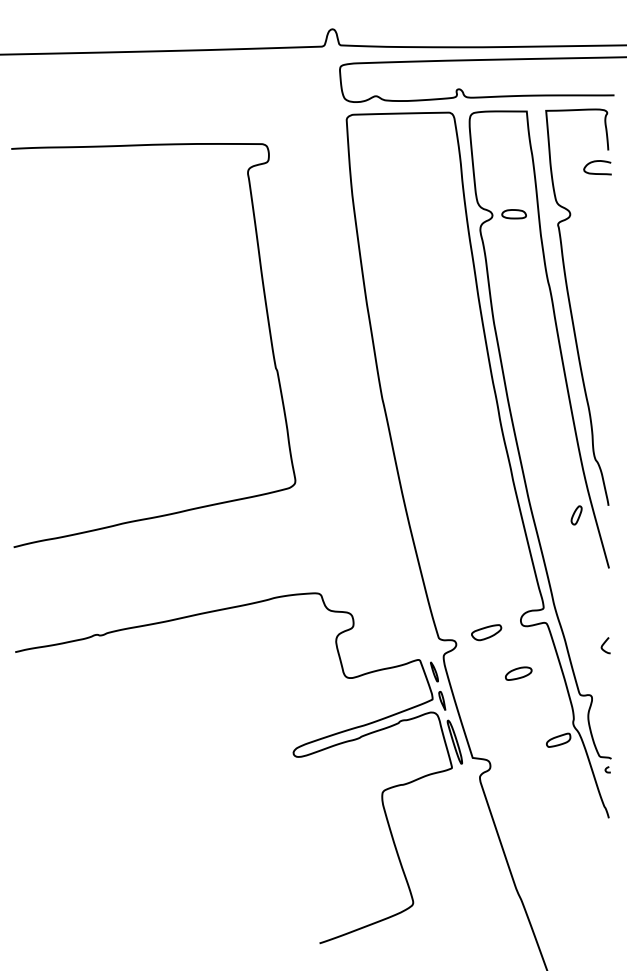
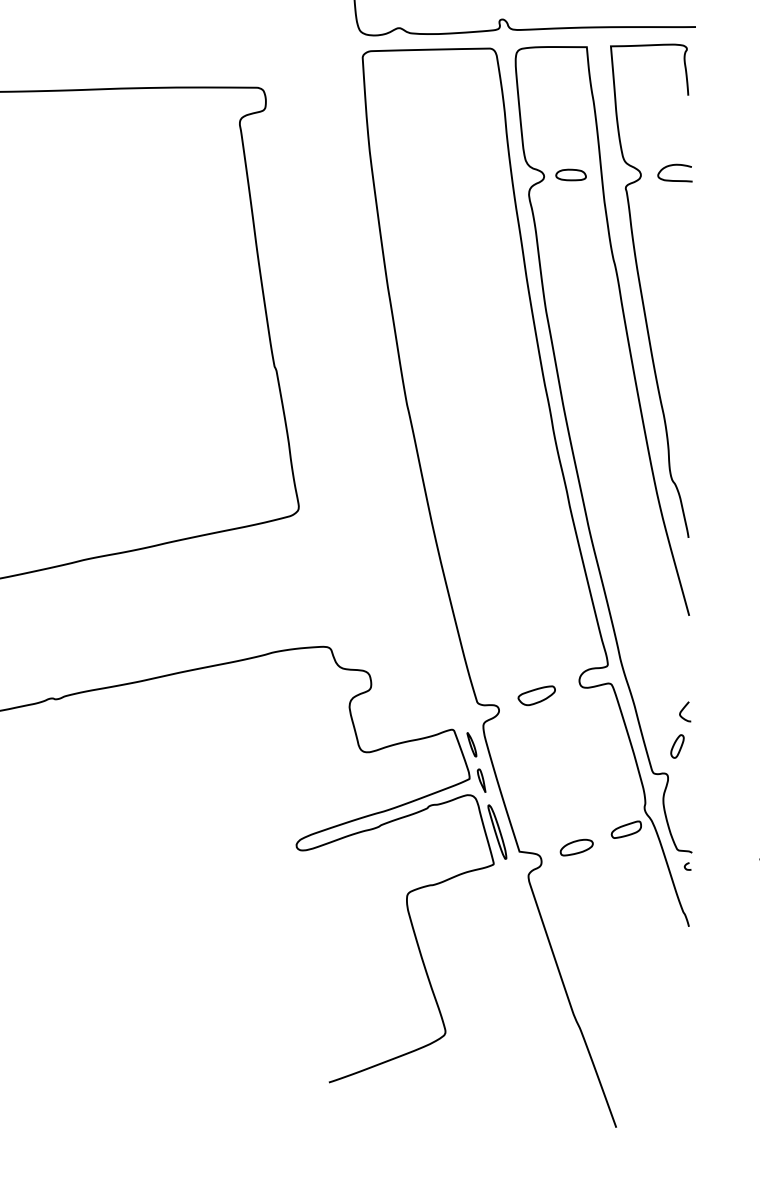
curve: (596, 162) -> (673, 166), moved
part: (576, 515) -> (677, 746), moved
part: (518, 673) -> (576, 847), moved

